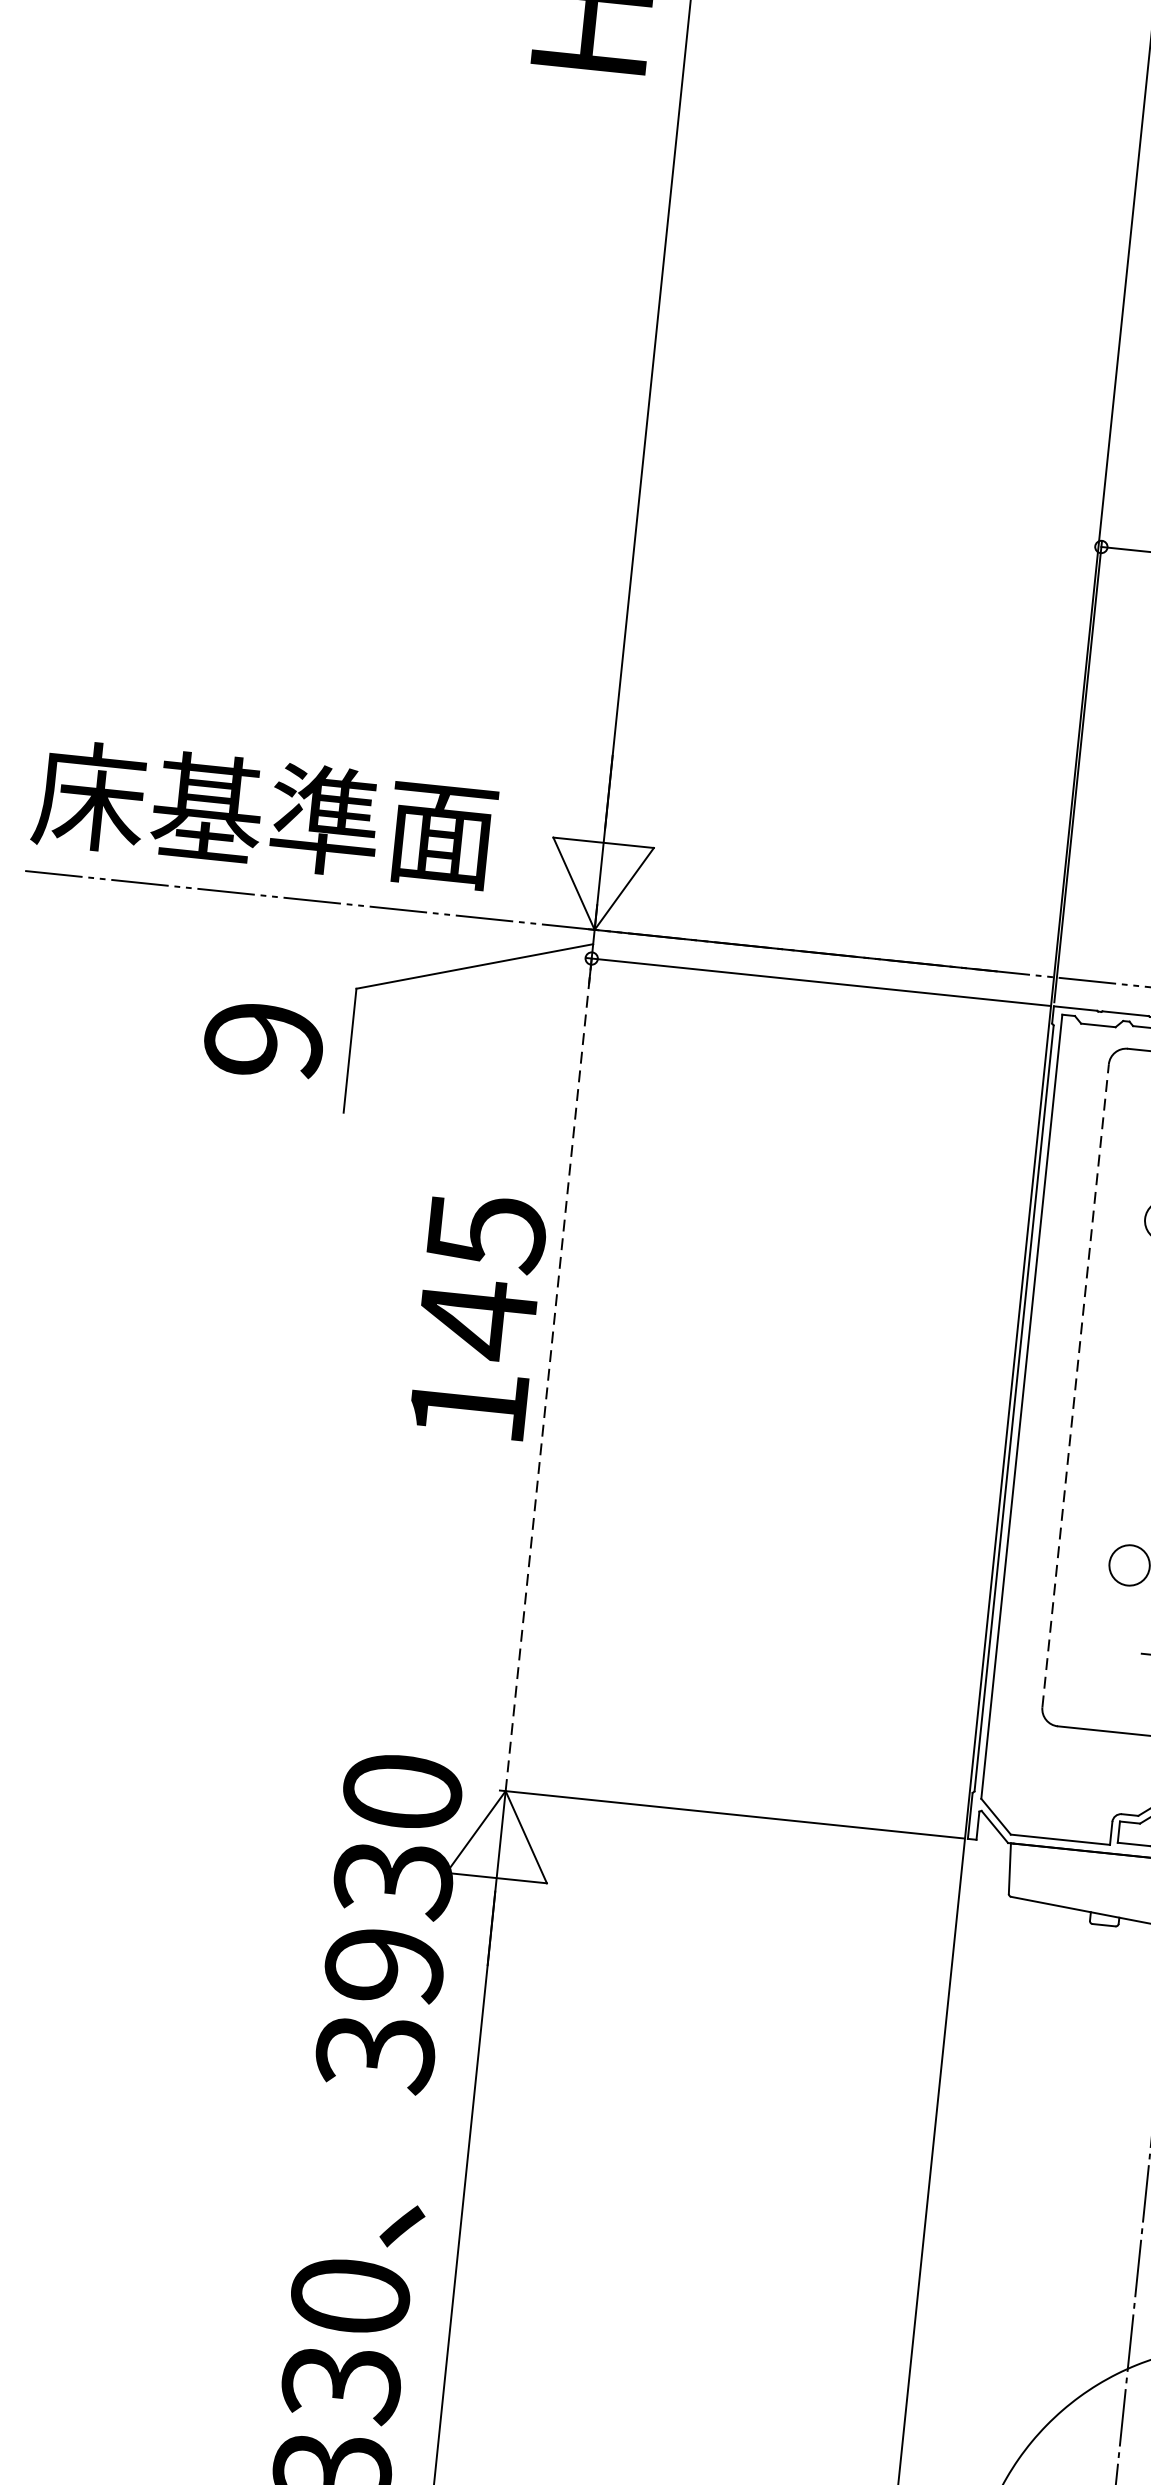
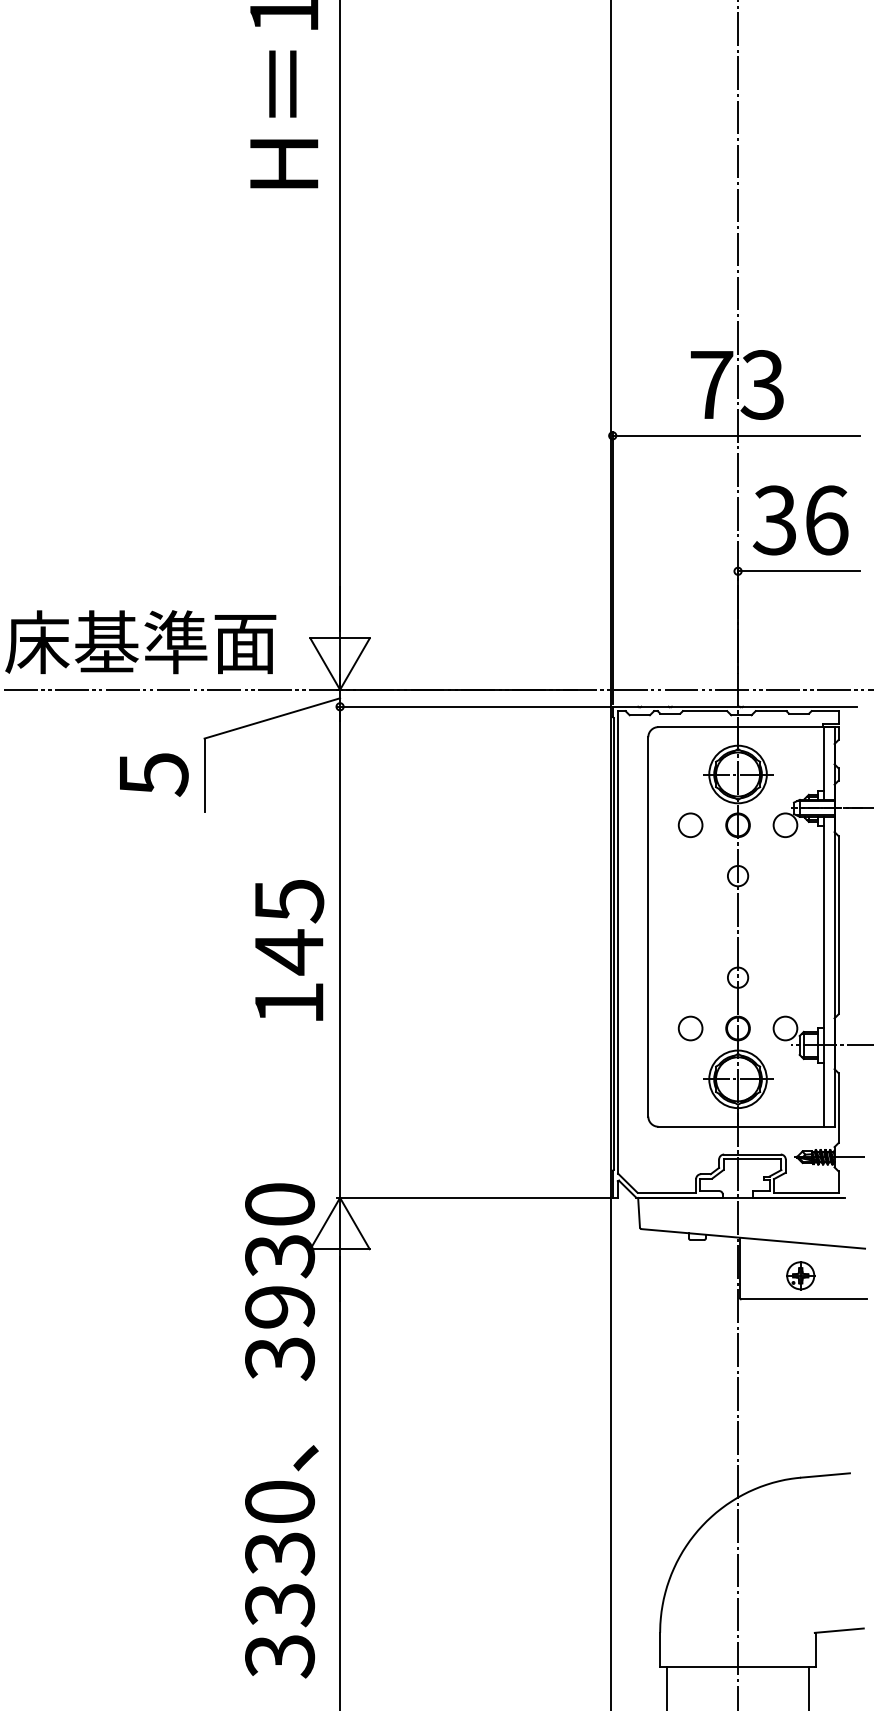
text: (263, 1040) -> (153, 774), 9 -> 5
text: (478, 1316) -> (289, 950), moved
line: (549, 1375) -> (340, 952), dashed -> solid
line: (1076, 1385) -> (648, 926), dashed -> solid

